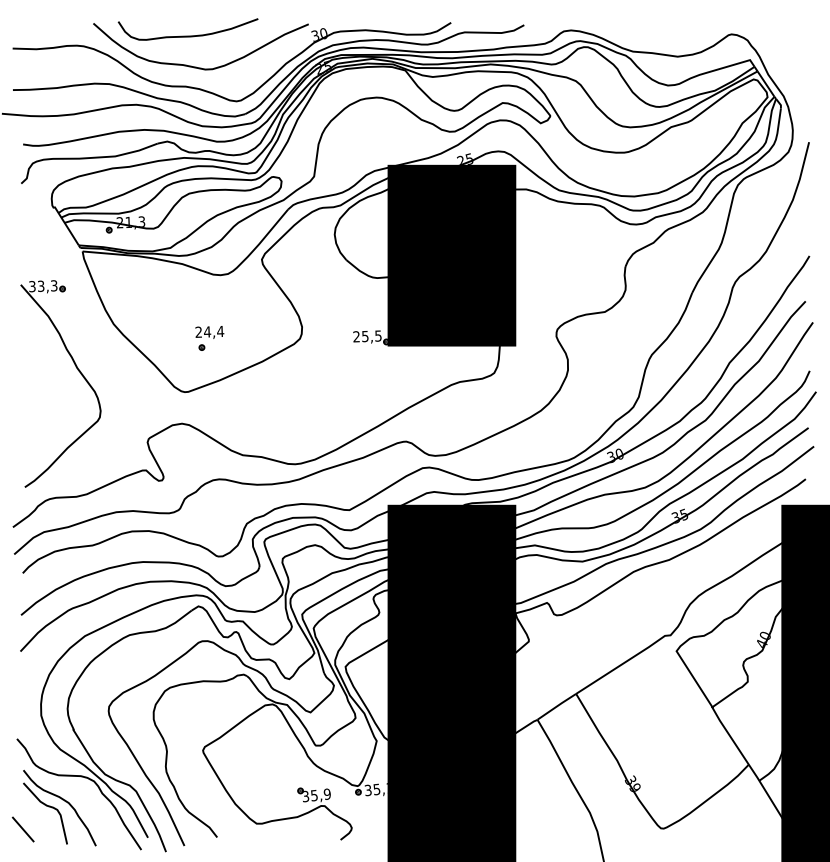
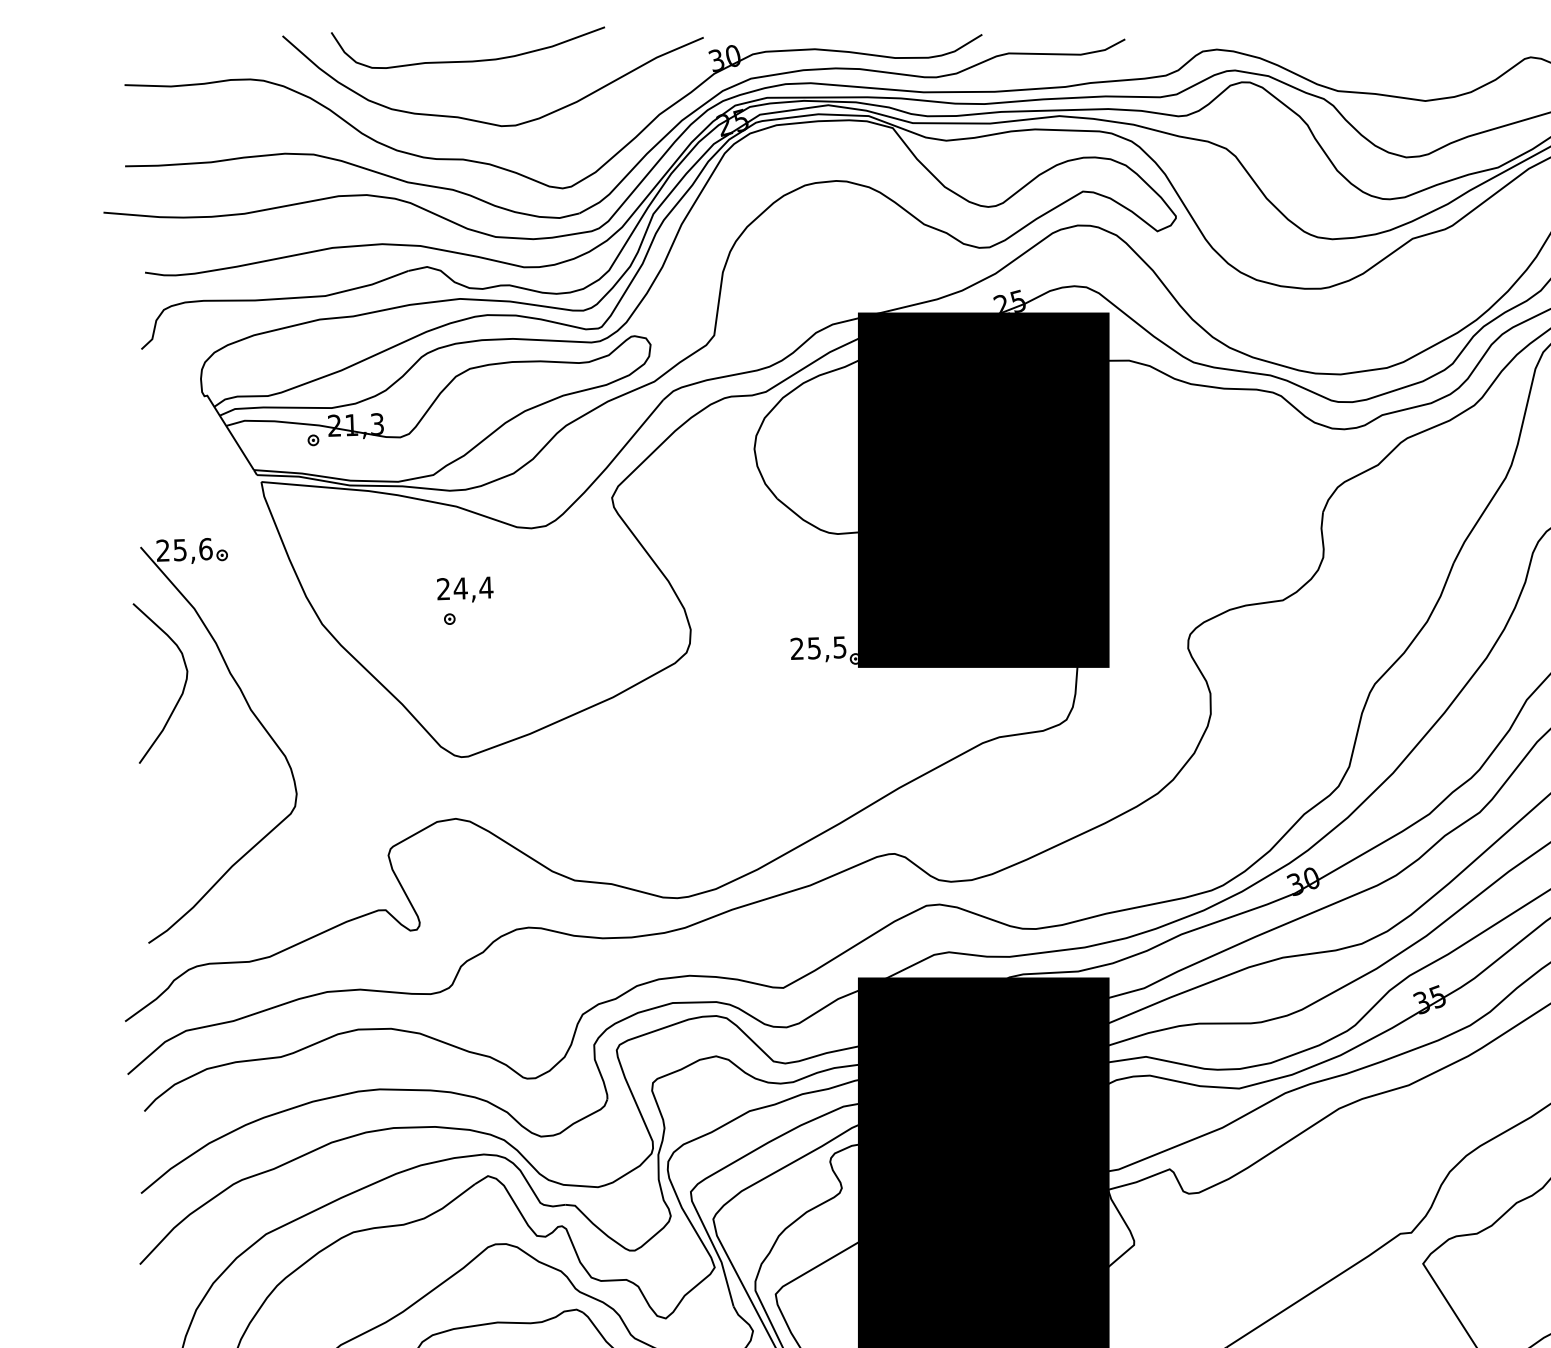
text: (43, 286) -> (184, 550), 33,3 -> 25,6
part: (209, 338) -> (464, 601), moved
curve: (40, 360) -> (179, 695), added

